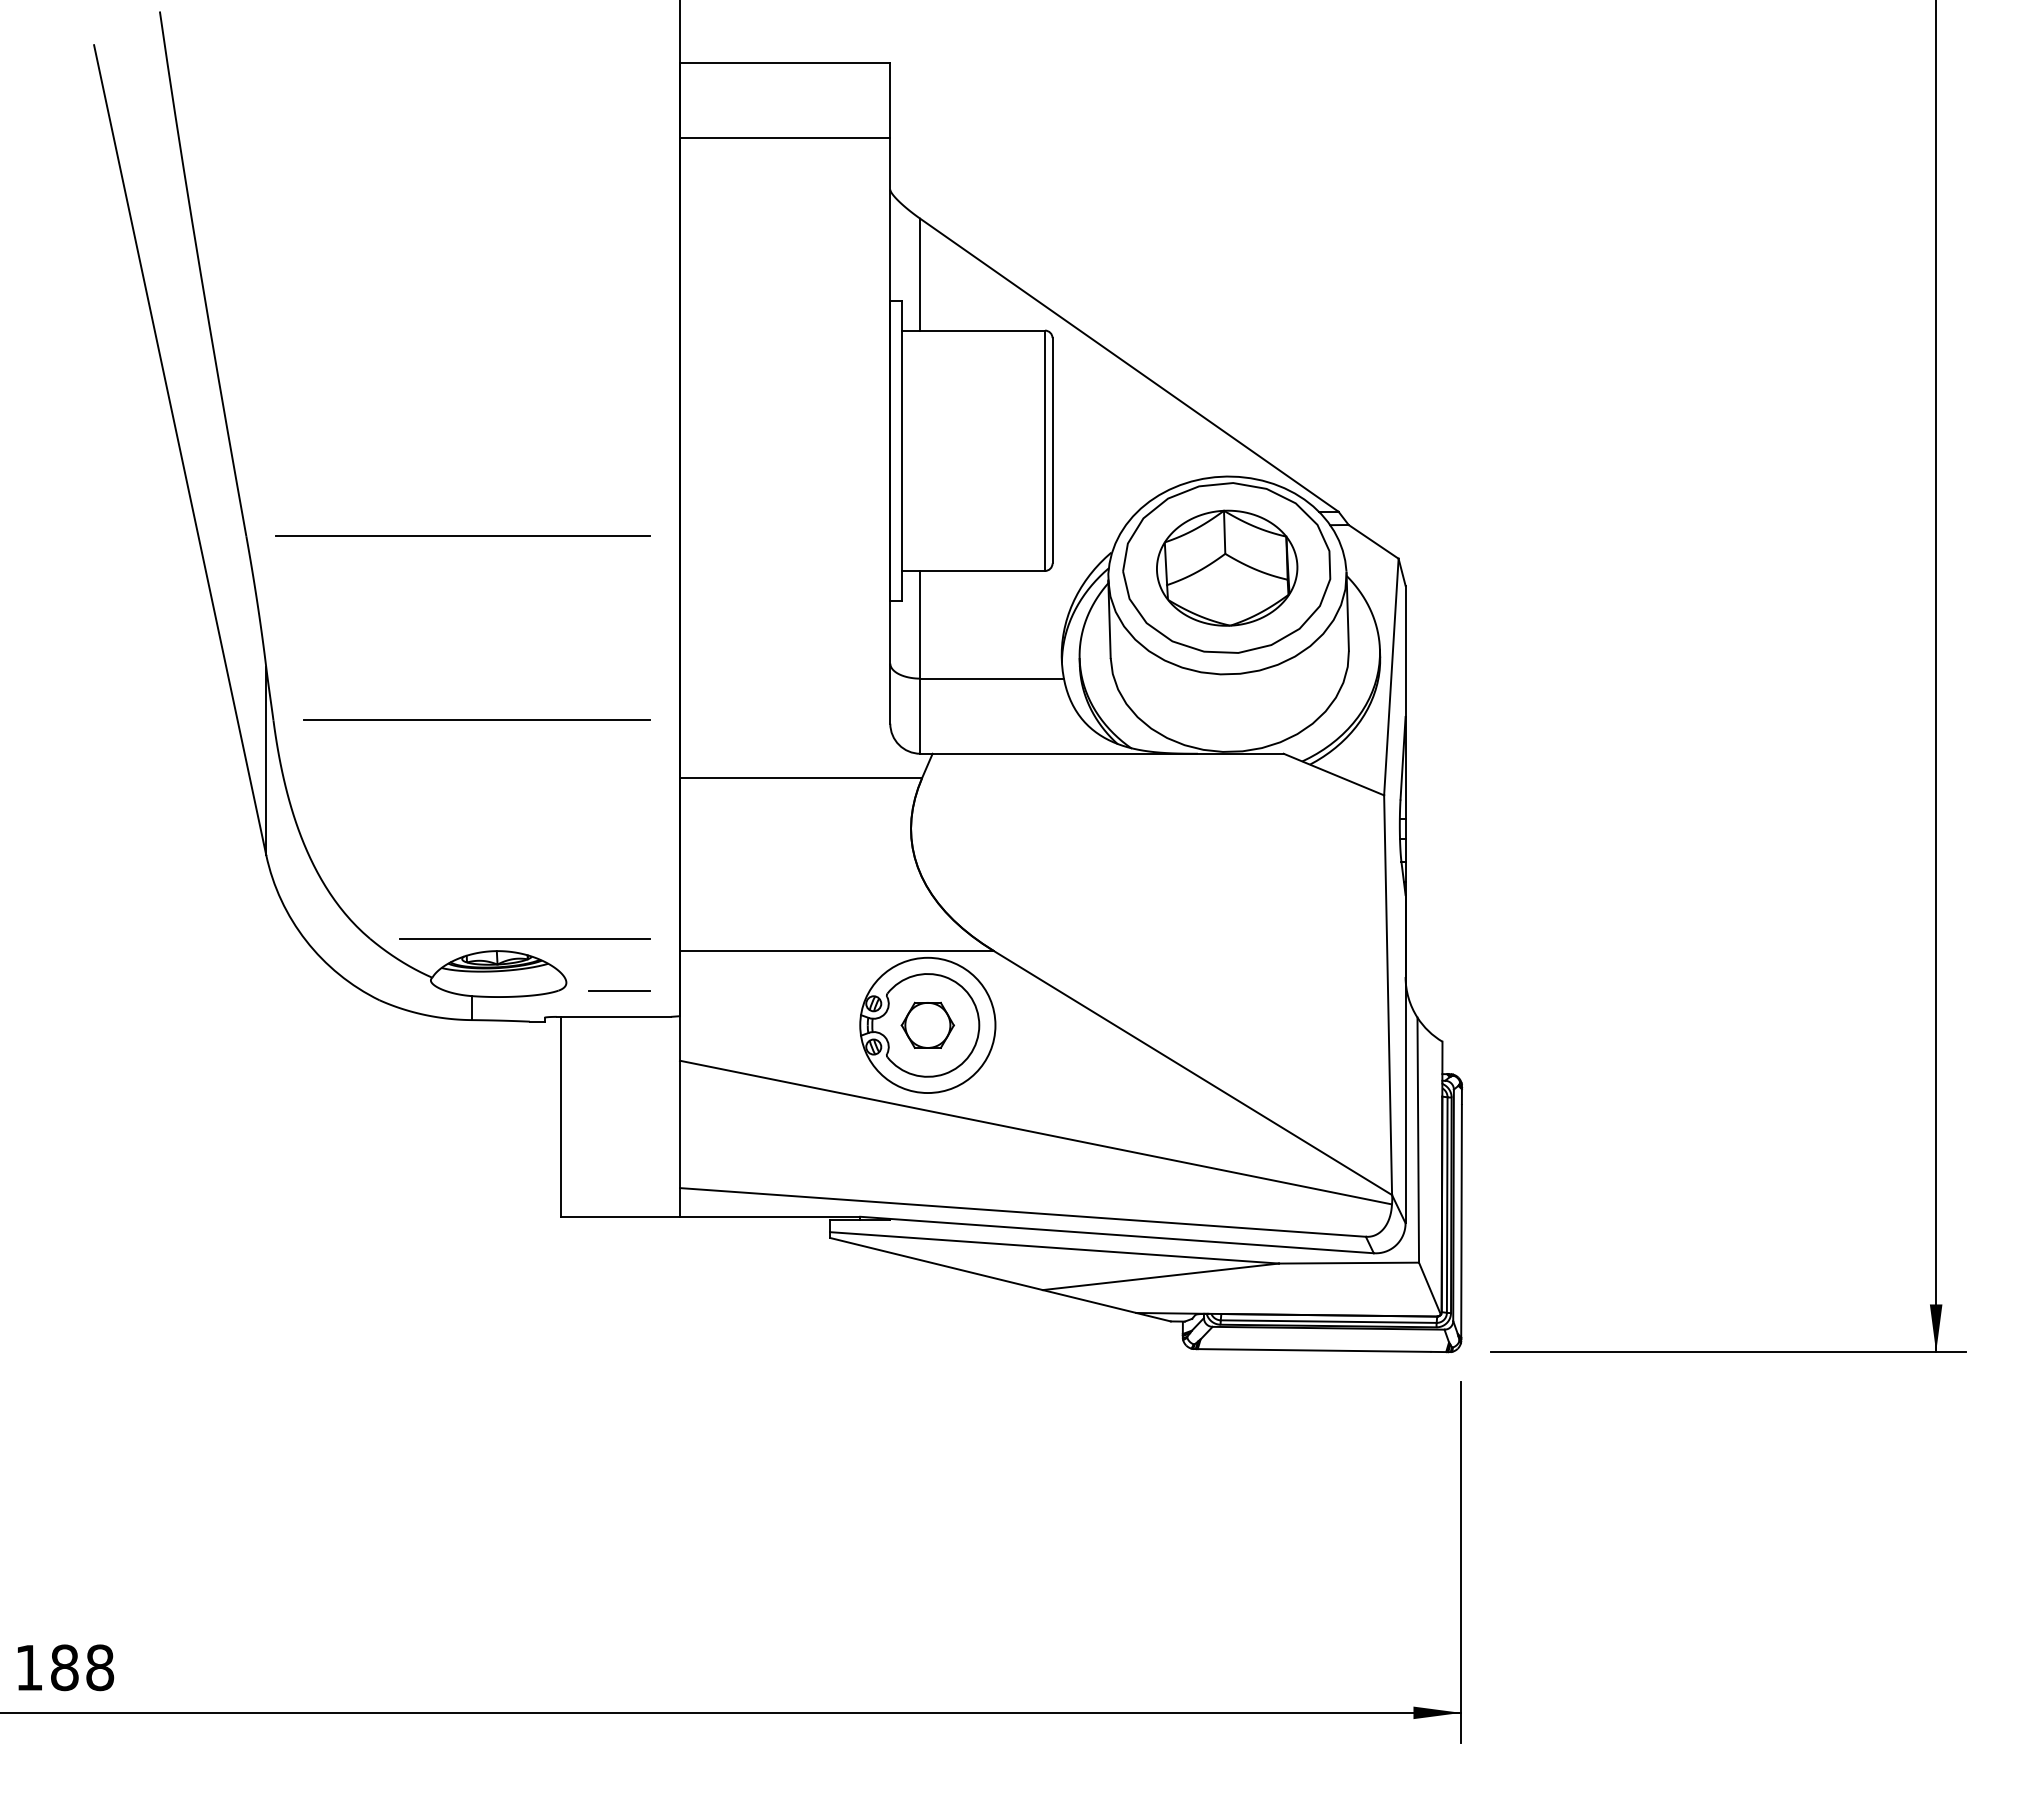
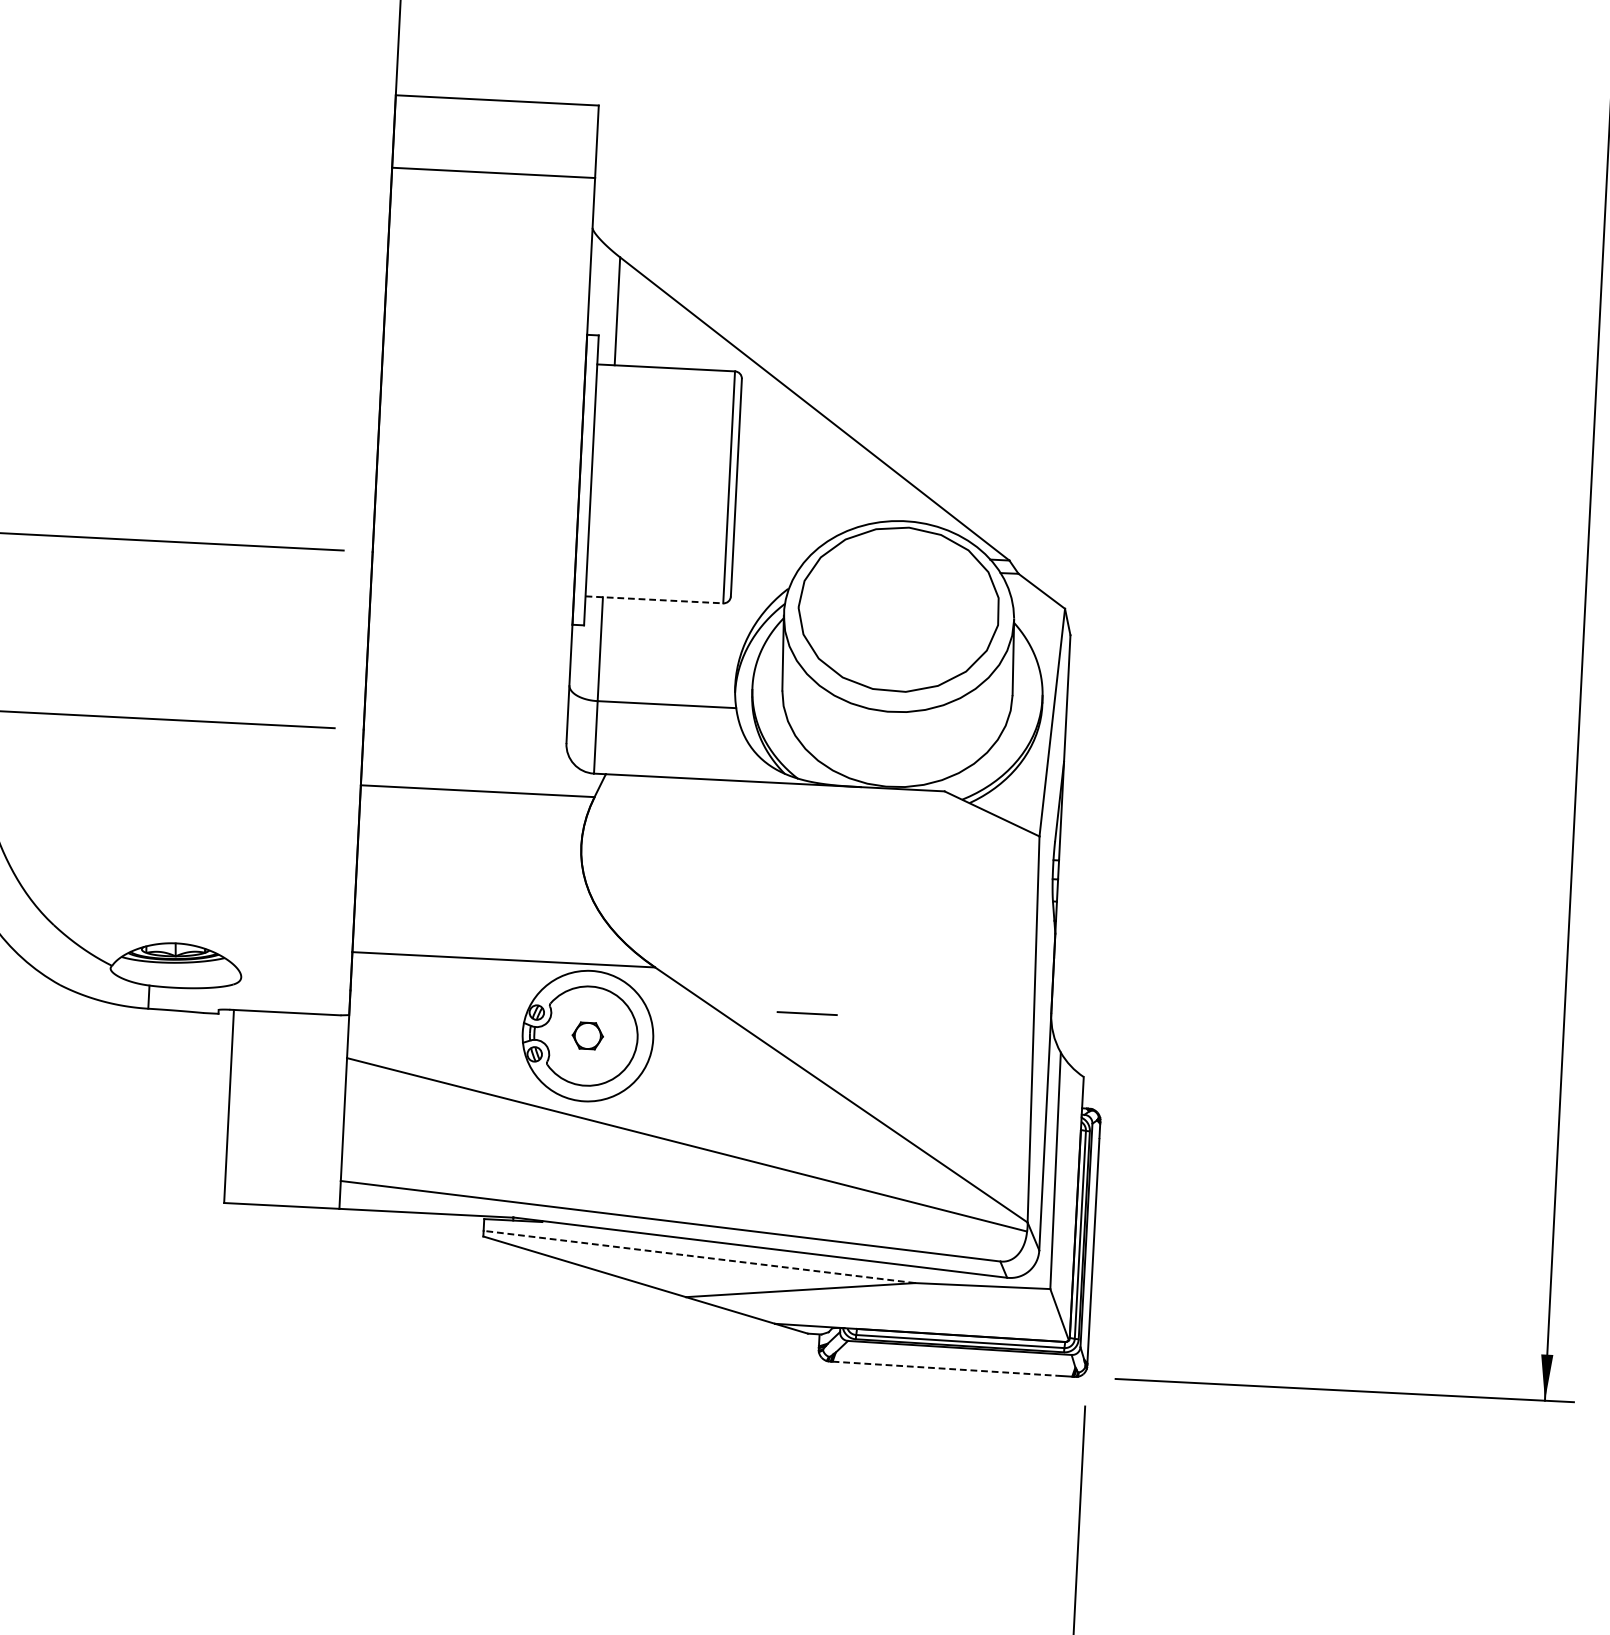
part: (1227, 567) -> (899, 608), removed
line: (974, 570) -> (655, 599), solid -> dashed
line: (524, 938) -> (202, 932), removed
line: (619, 990) -> (807, 1013), moved
part: (927, 1024) -> (587, 1035), size x0.6
line: (1054, 1247) -> (699, 1256), solid -> dashed
line: (1314, 1350) -> (945, 1368), solid -> dashed

